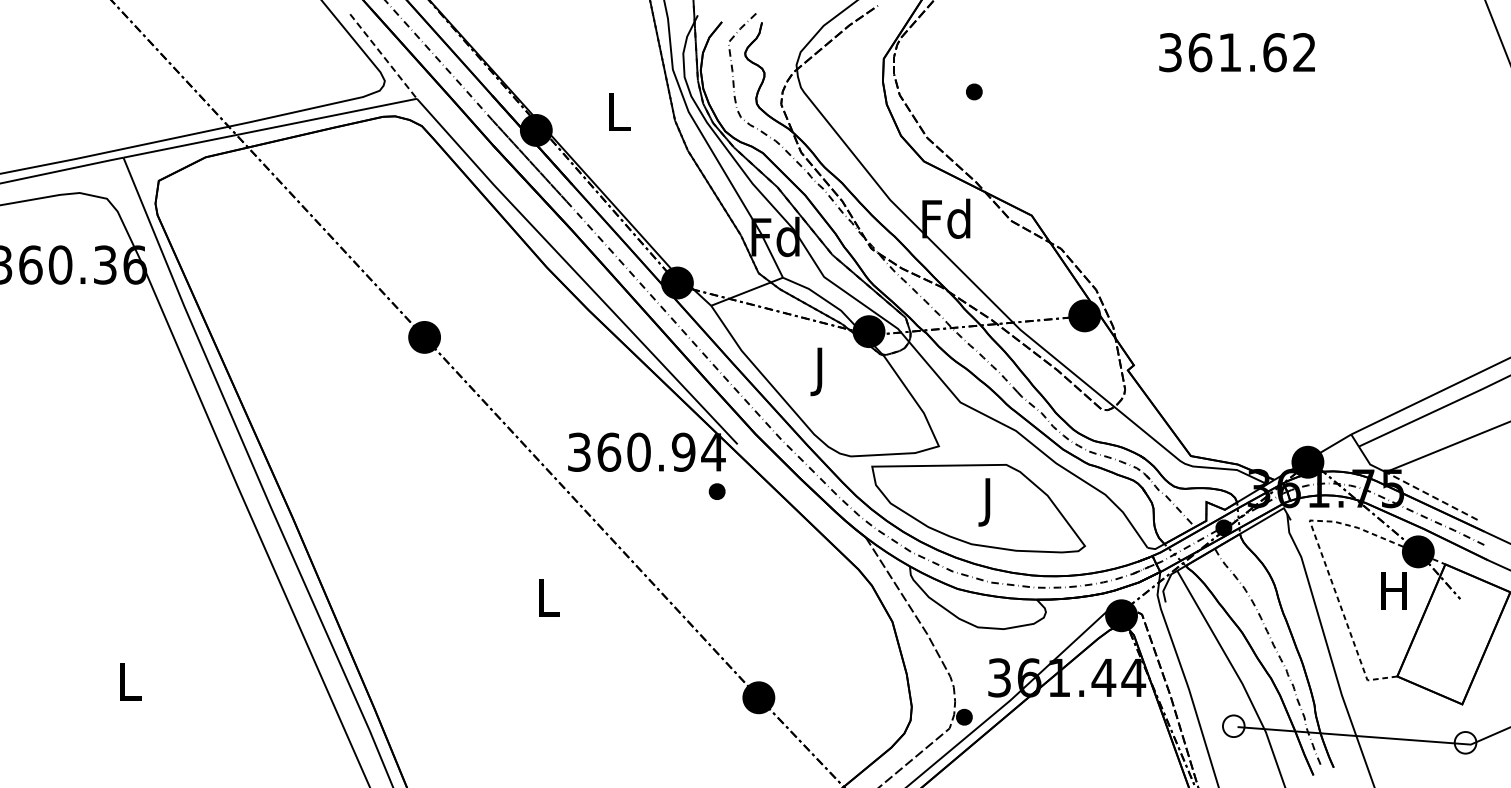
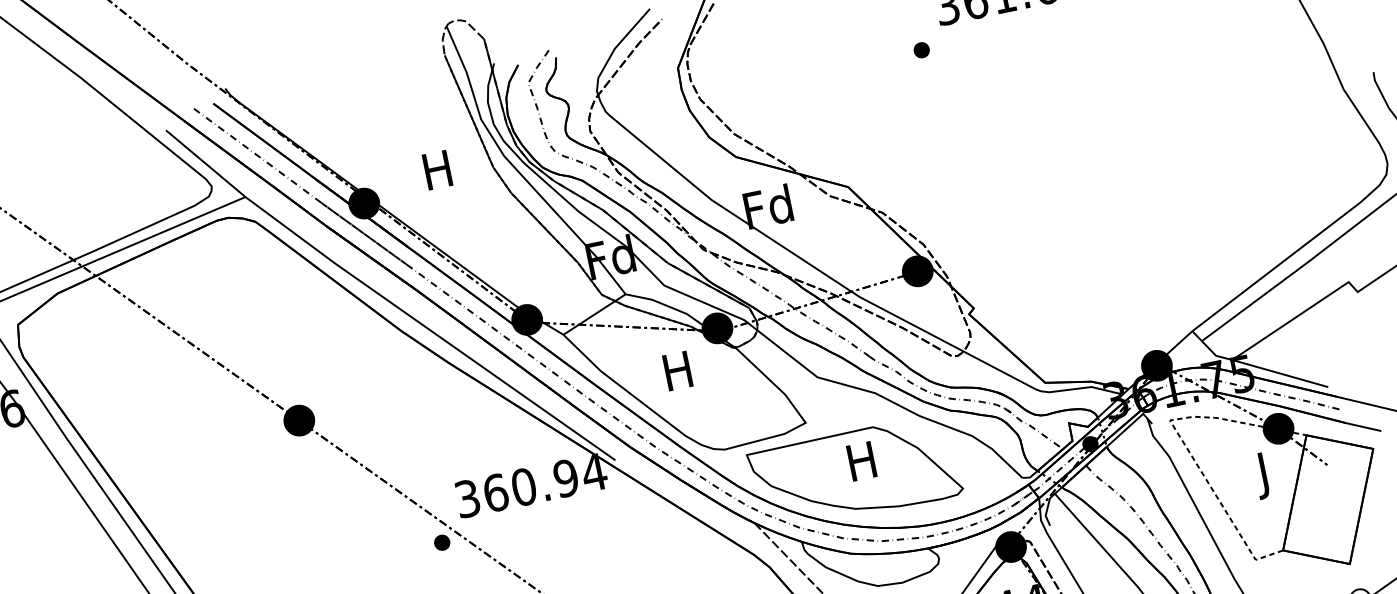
line: (383, 56) -> (205, 163), dashed -> solid
part: (974, 91) -> (921, 49), moved
text: (617, 111) -> (437, 169), L -> H
text: (819, 371) -> (678, 375), J -> H
part: (716, 491) -> (441, 542), moved
line: (1431, 496) -> (1280, 373), dashed -> solid
text: (987, 502) -> (862, 466), J -> H
text: (1393, 596) -> (1263, 475), H -> J

